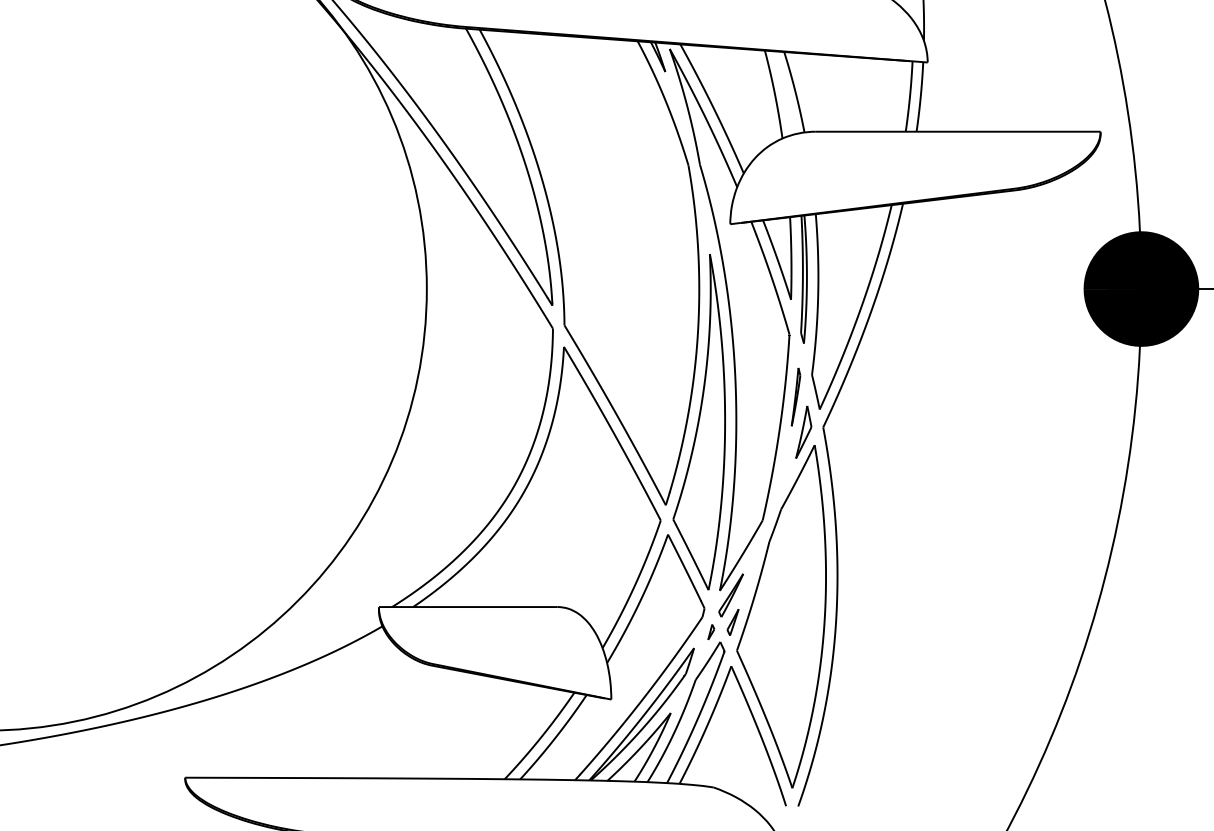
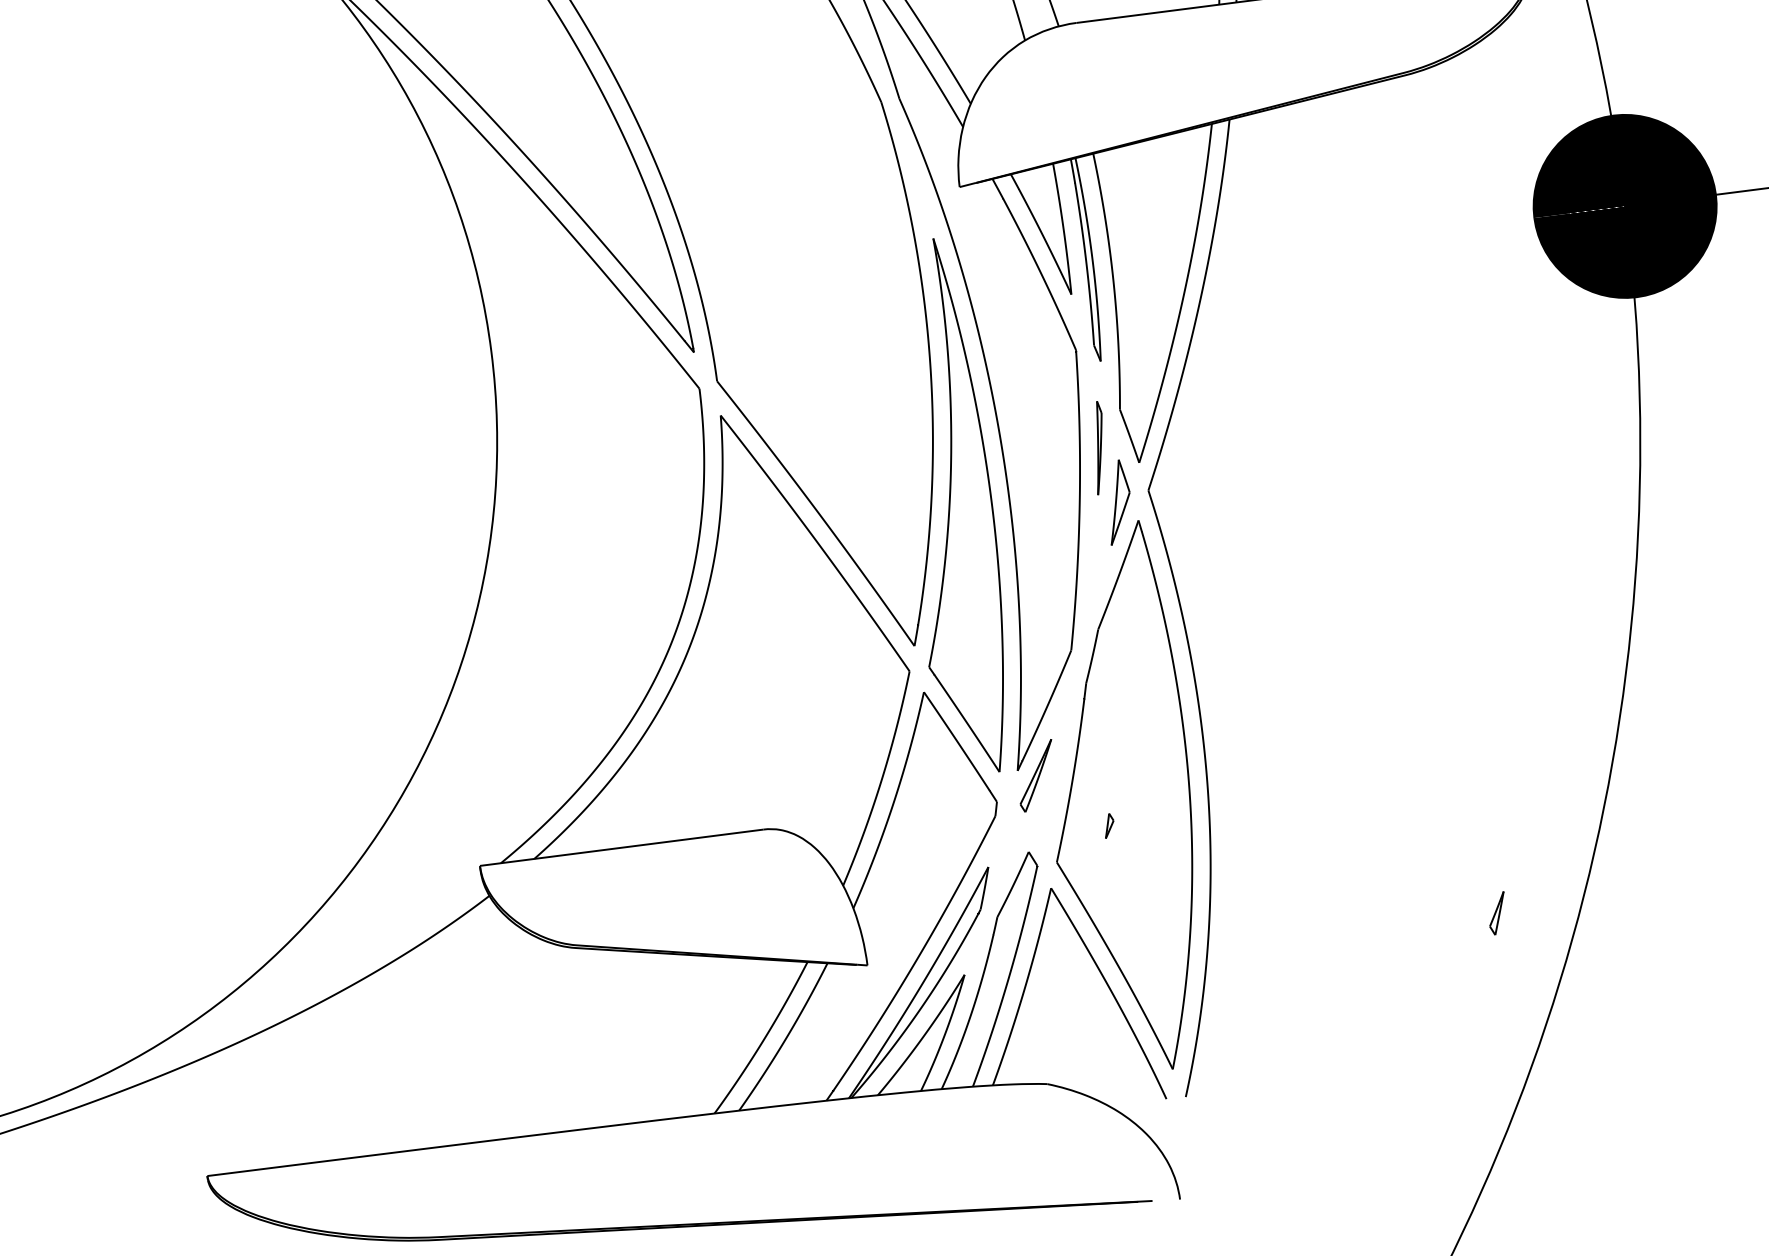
part: (732, 622) -> (1496, 913), moved
part: (711, 631) -> (1109, 824), moved

